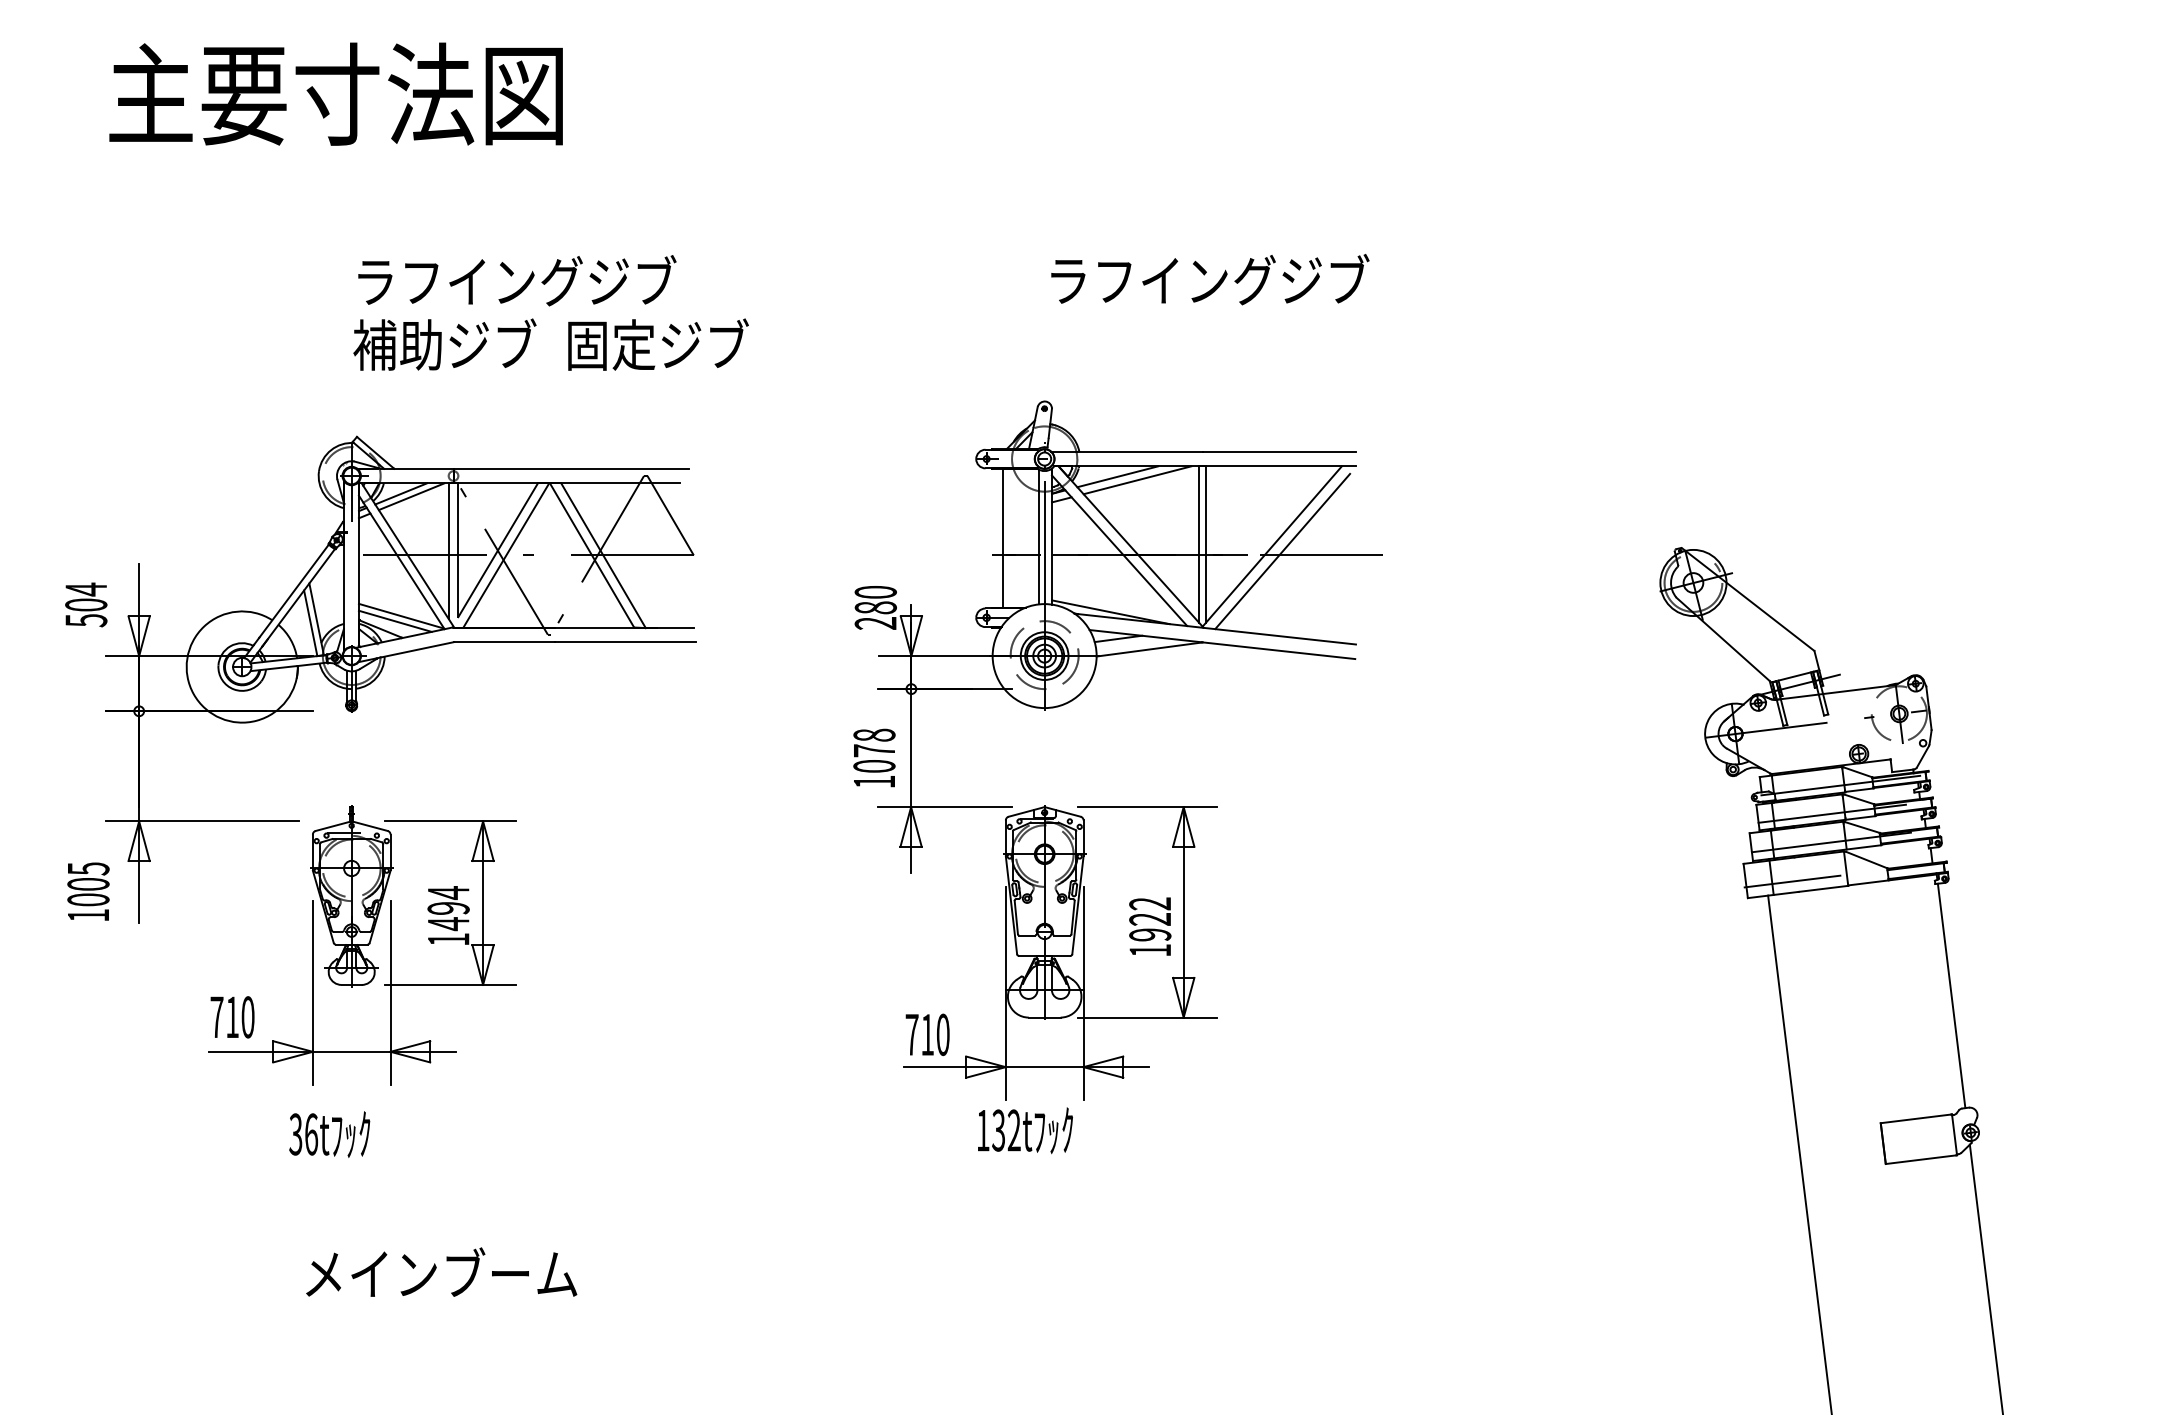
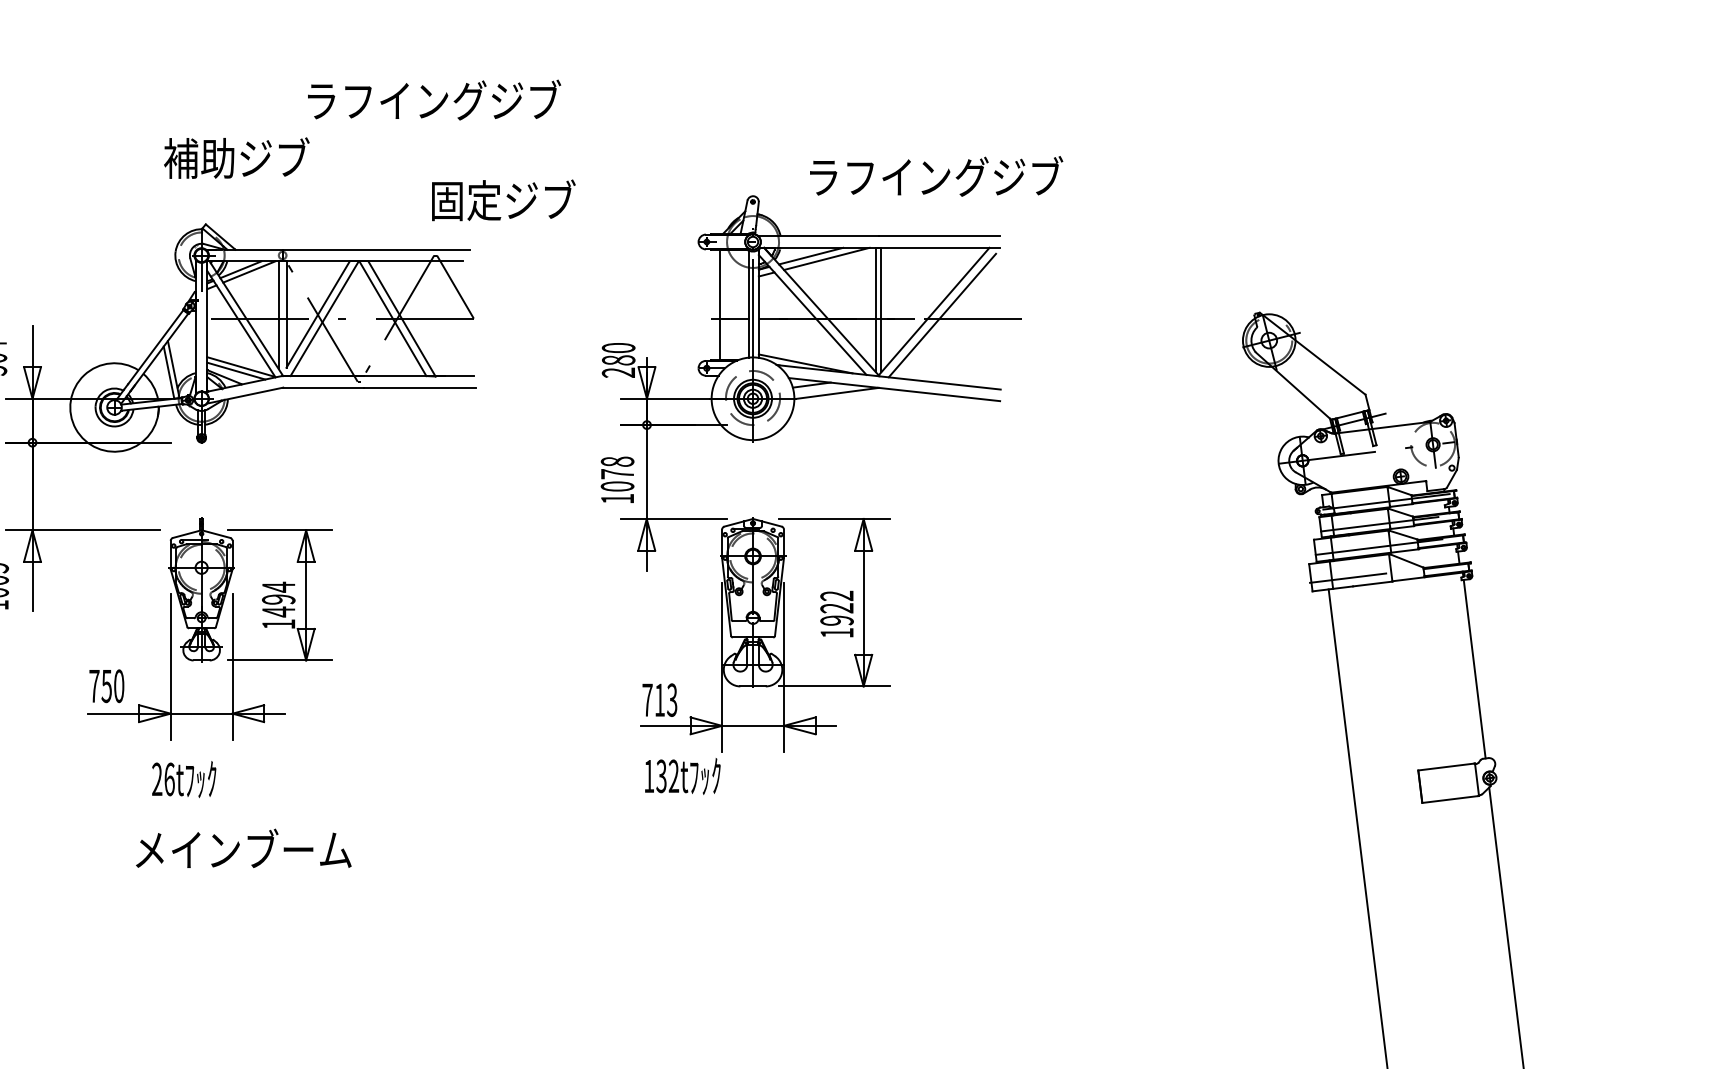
text: (1210, 279) -> (936, 176), moved
text: (517, 280) -> (434, 99), moved
text: (444, 344) -> (236, 158), moved
text: (658, 344) -> (503, 200), moved
text: (231, 1017) -> (105, 686), 710 -> 750
text: (942, 1034) -> (671, 699), 710 -> 713
text: (1025, 1130) -> (682, 776), moved
text: (295, 1134) -> (156, 779), 36t -> 26t
text: (441, 1271) -> (243, 847), moved

